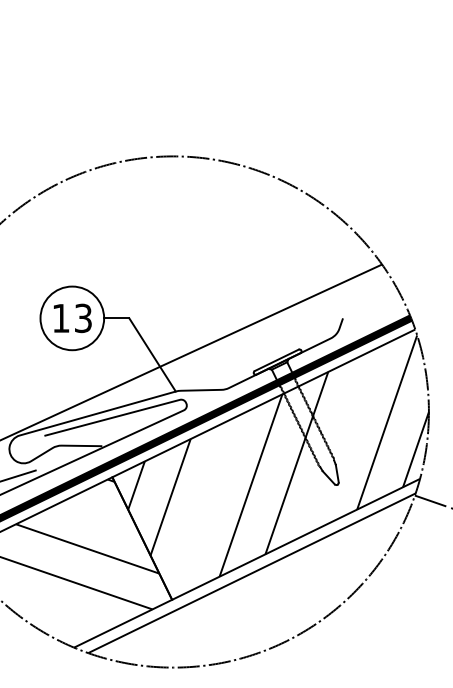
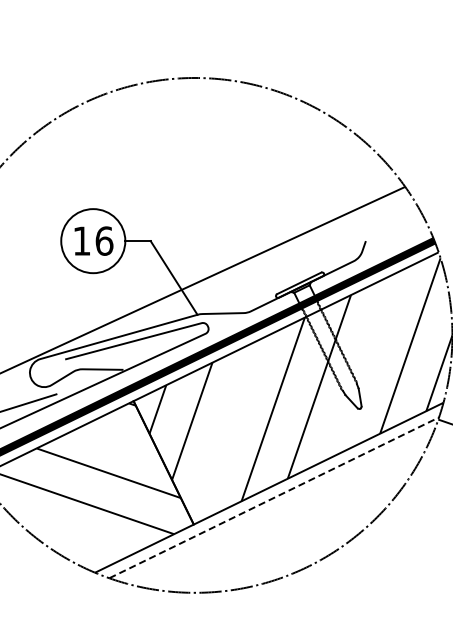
text: (83, 318) -> (104, 241), 13 -> 16
line: (252, 573) -> (274, 498), solid -> dashed

